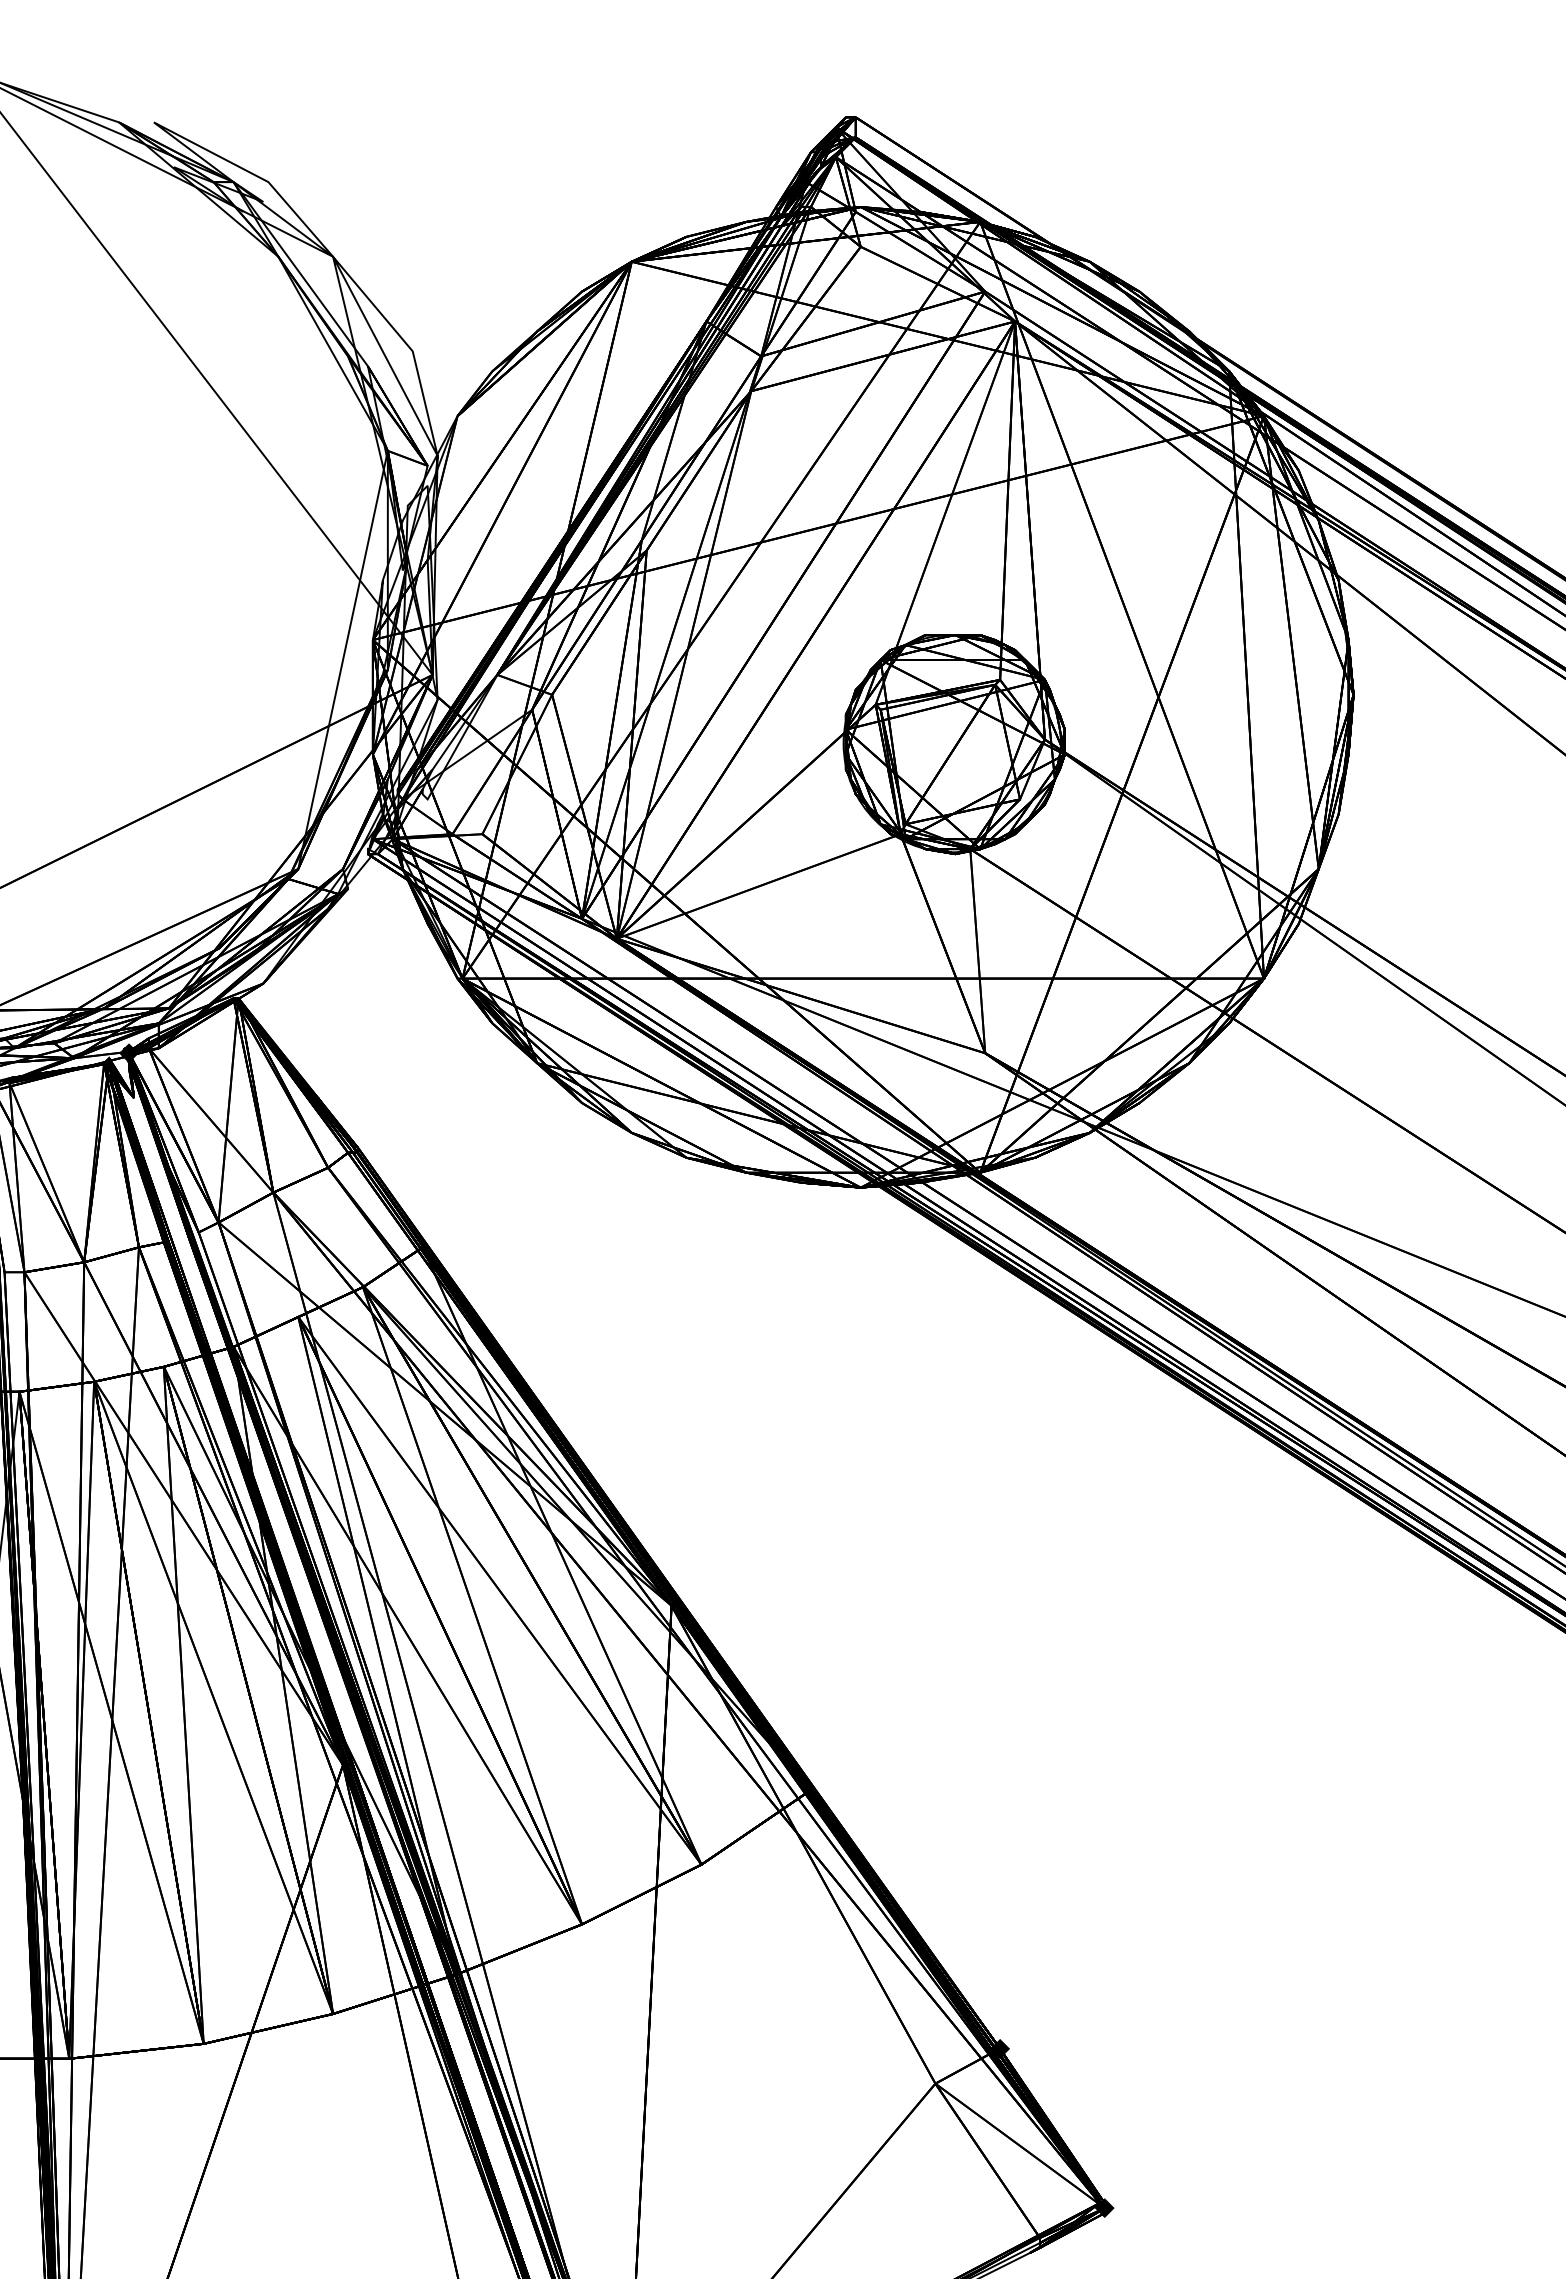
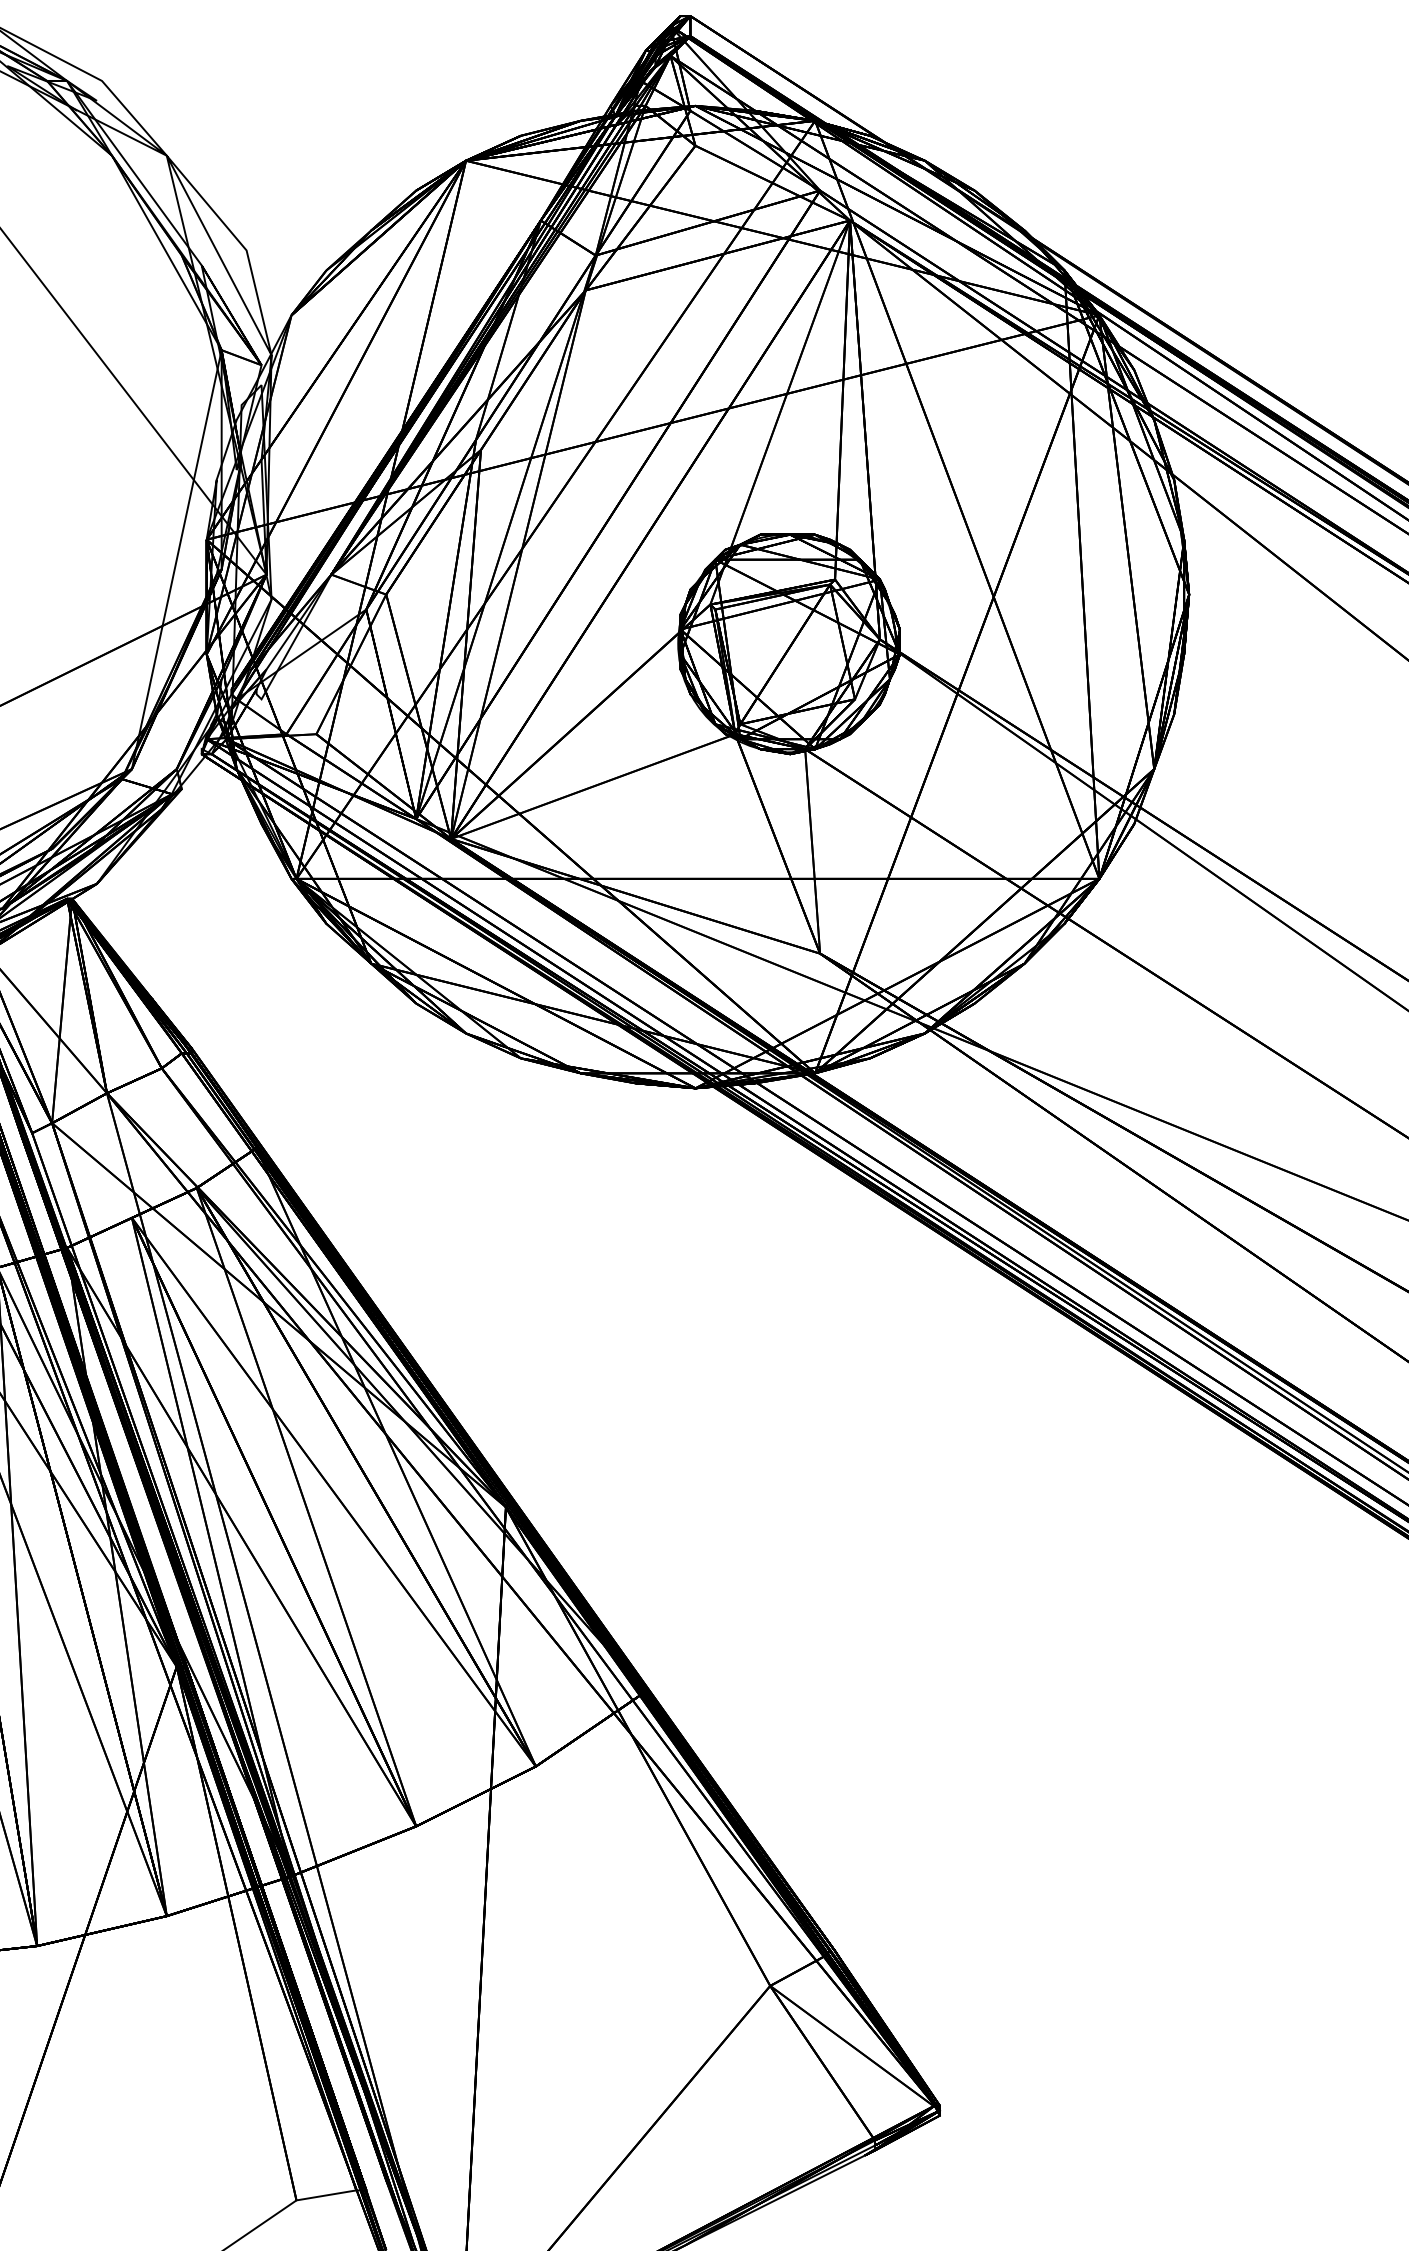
fill: (1000, 2048) -> (835, 1950), removed
fill: (1104, 2208) -> (939, 2110), removed

